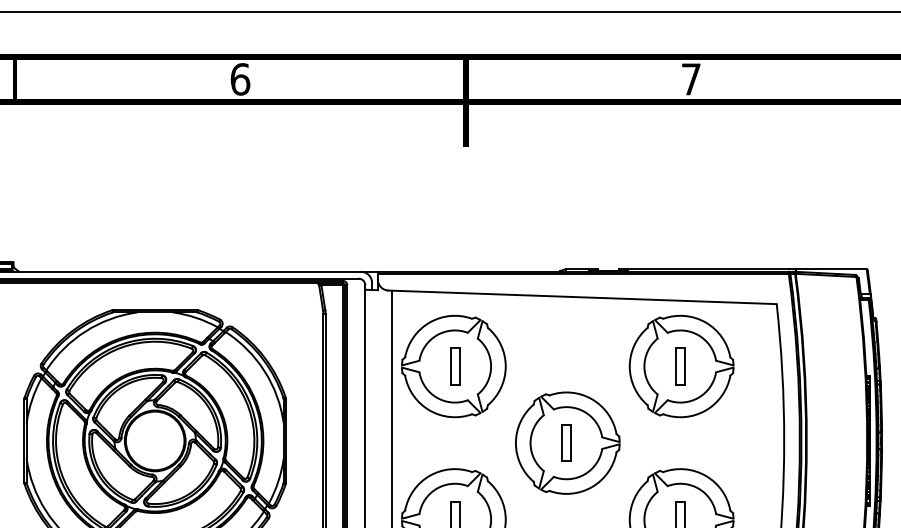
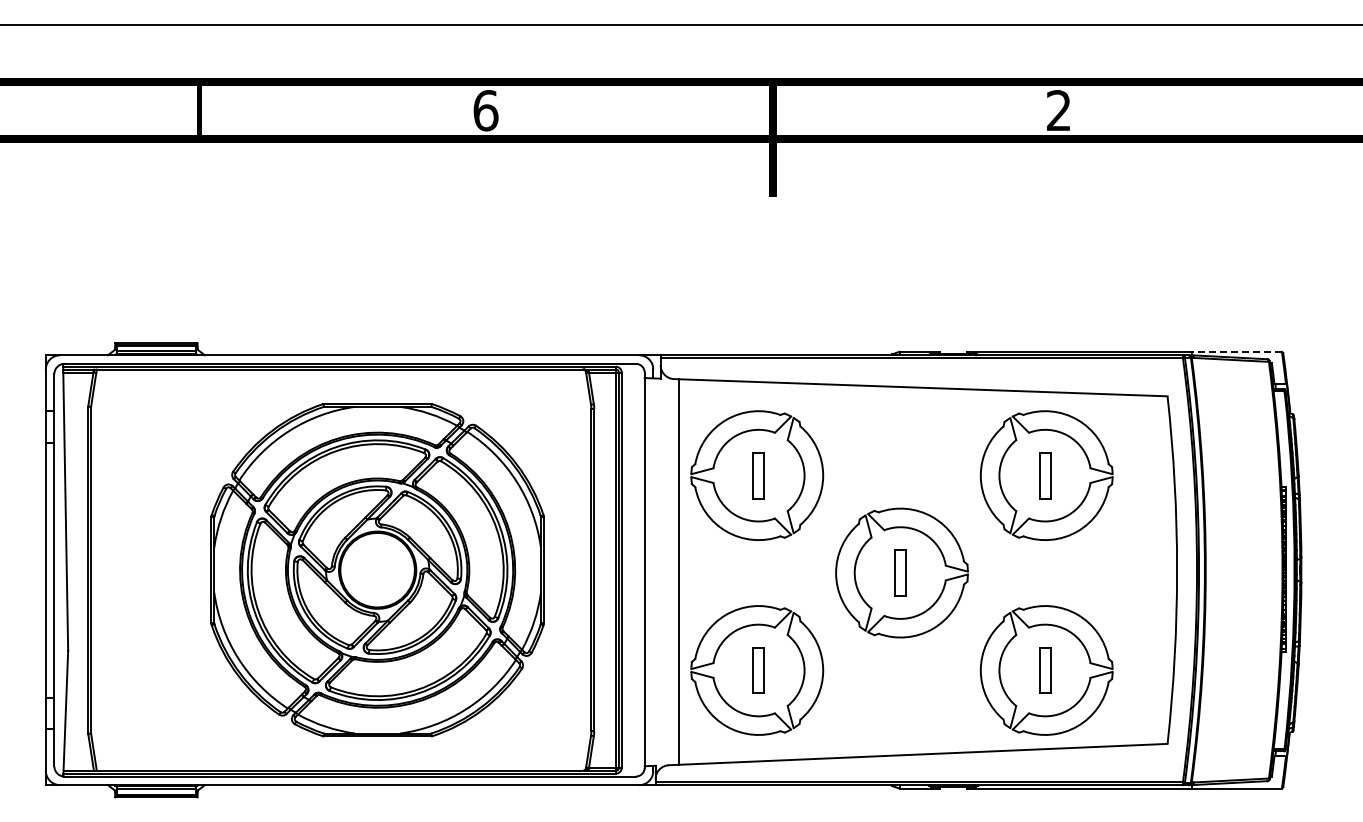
text: (690, 79) -> (1058, 110), 7 -> 2
line: (830, 268) -> (1236, 351), solid -> dashed

